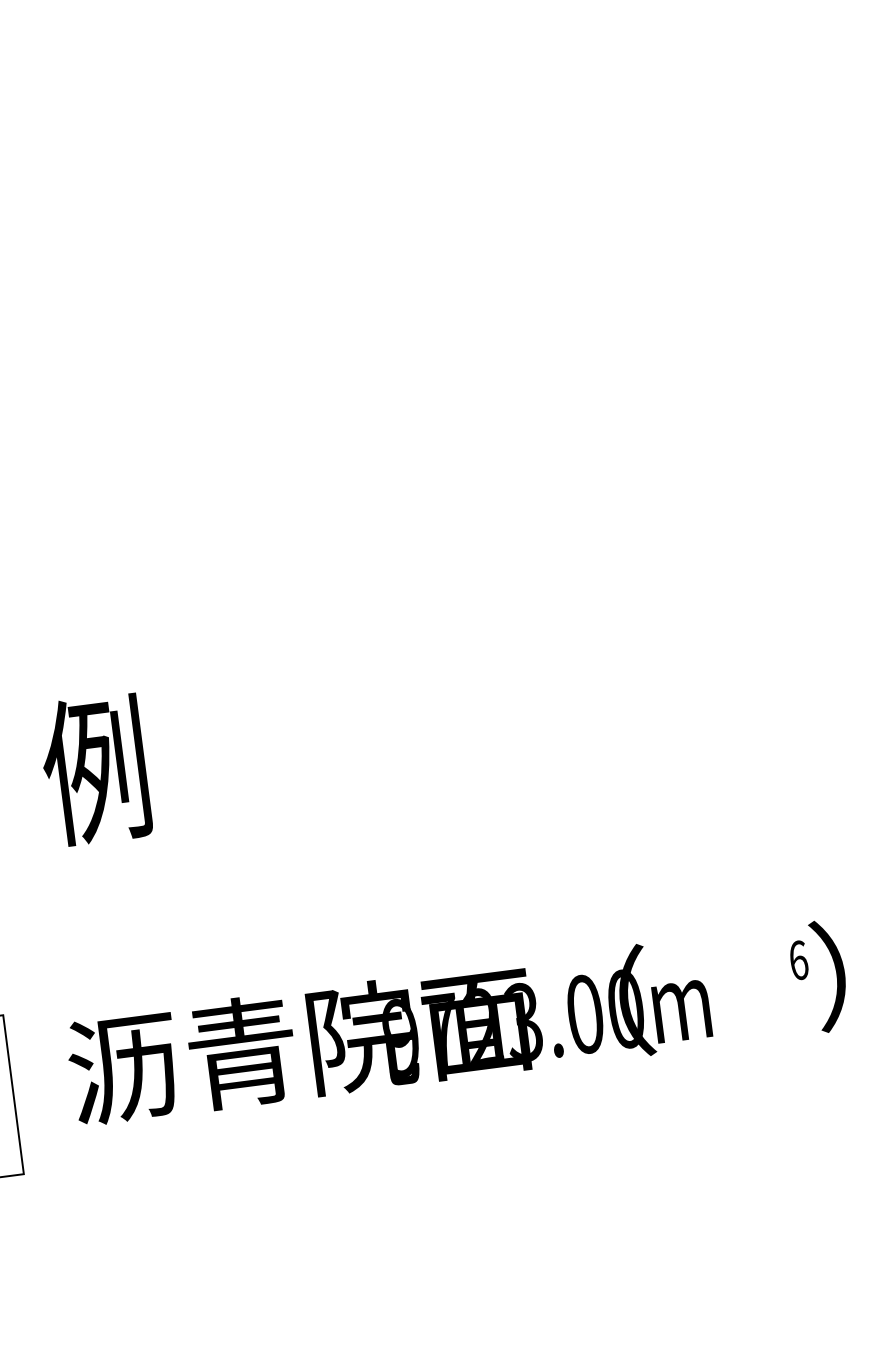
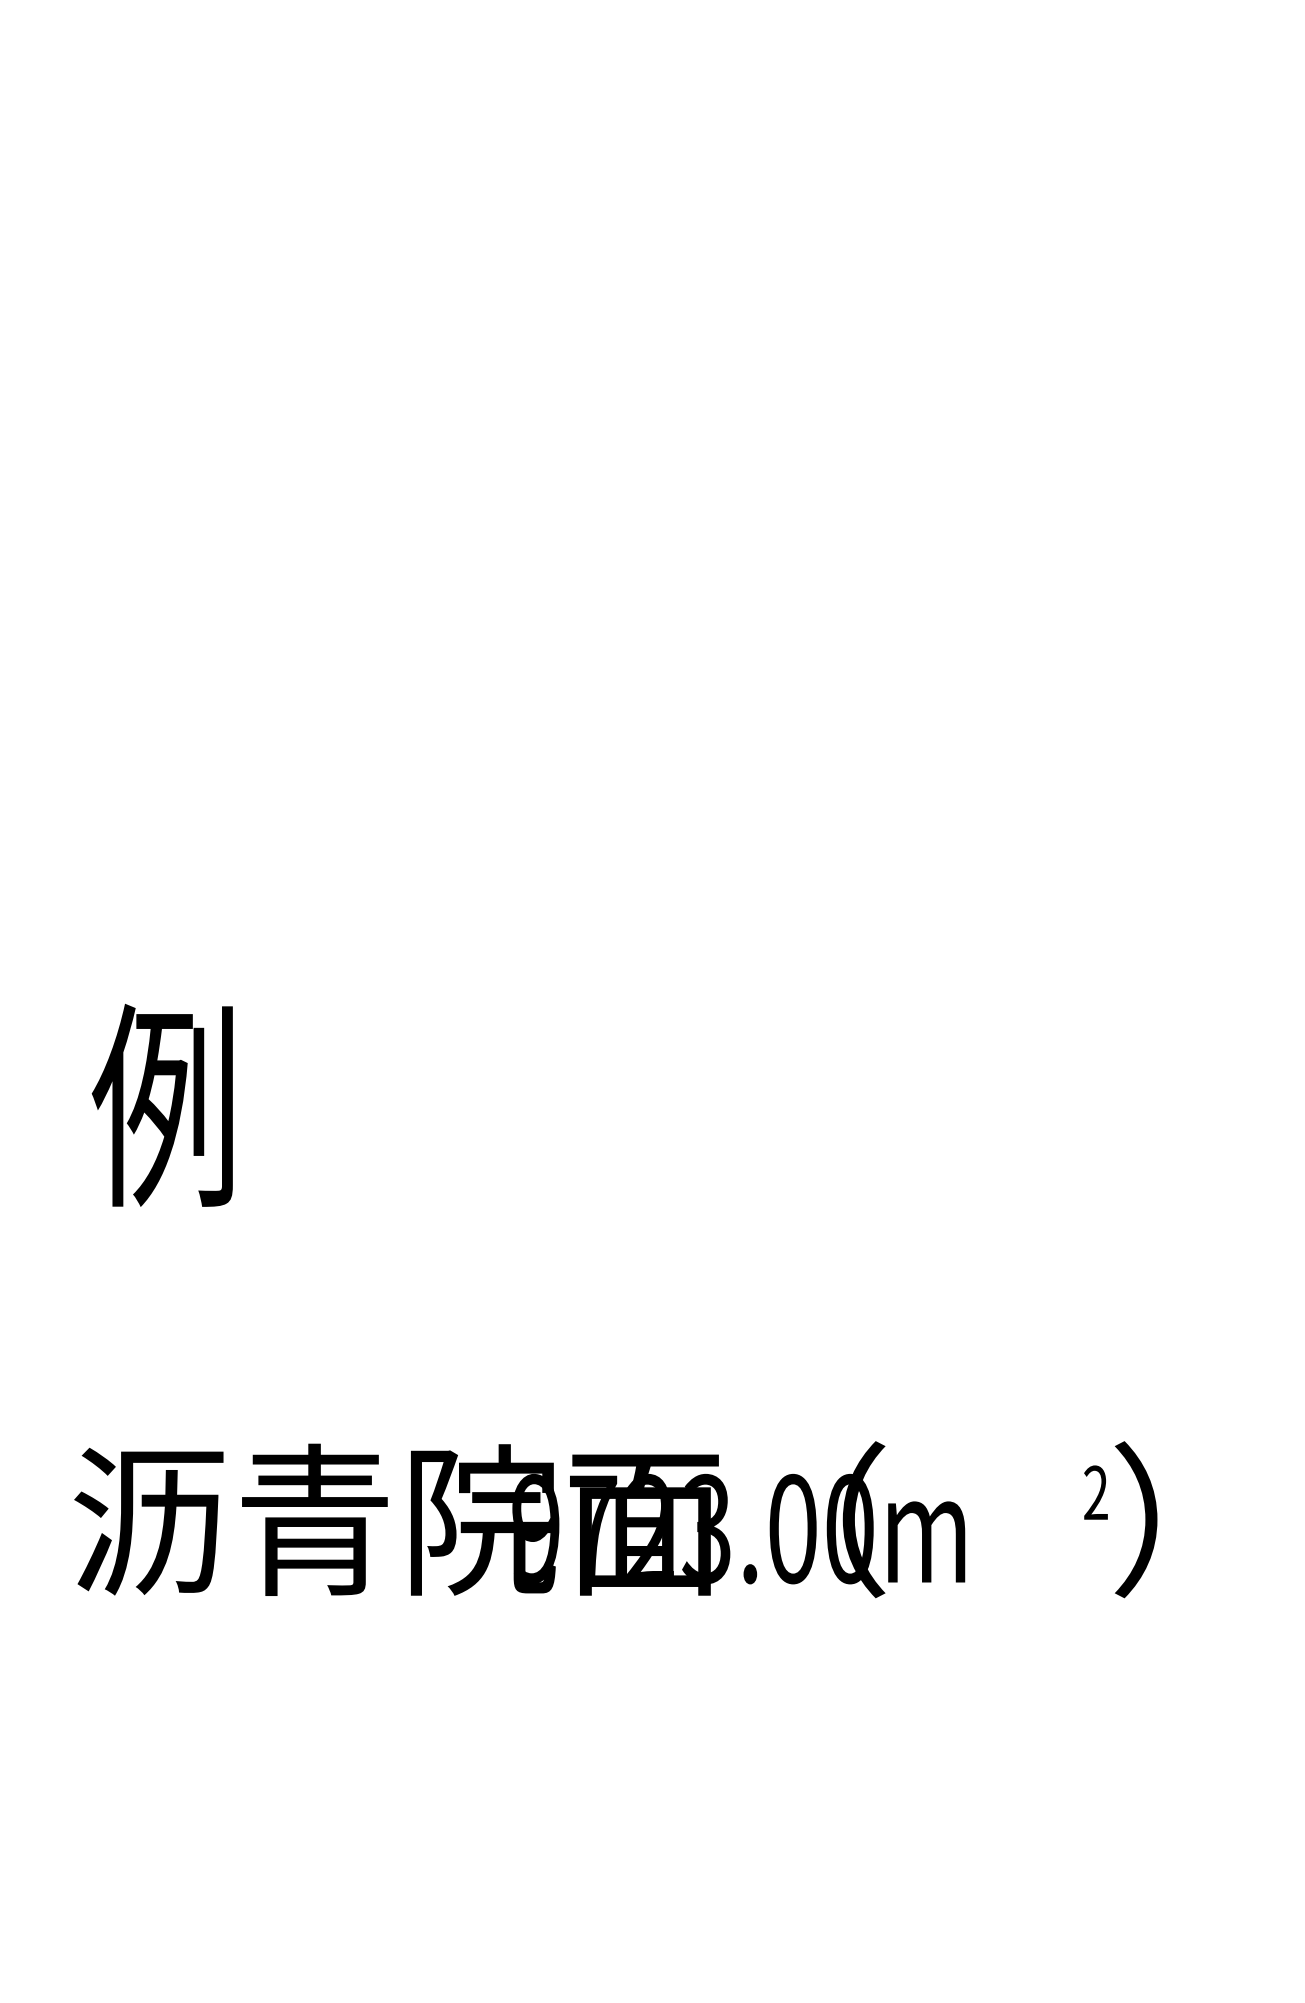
text: (798, 960) -> (1096, 1492), 6 -> 2

